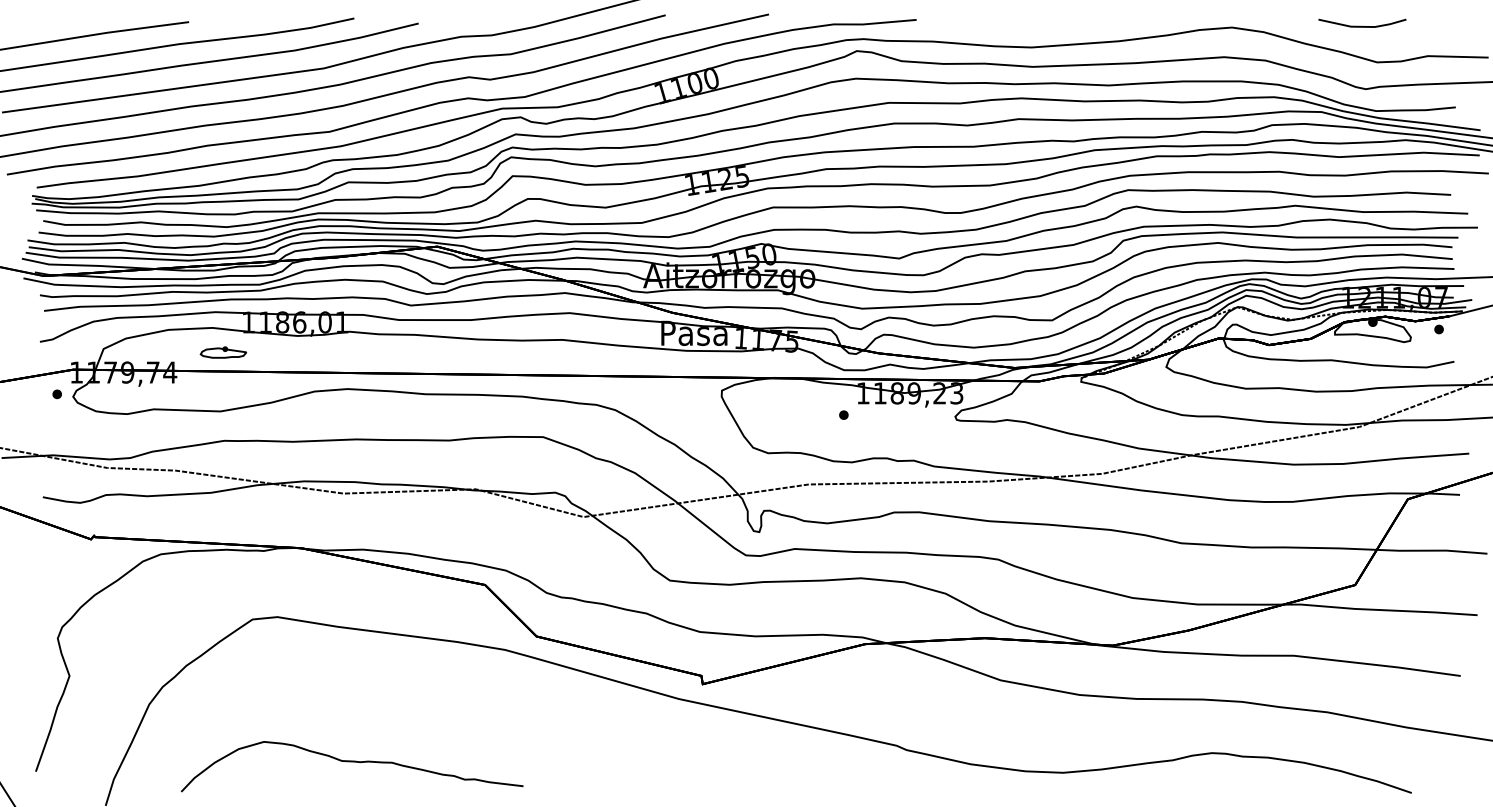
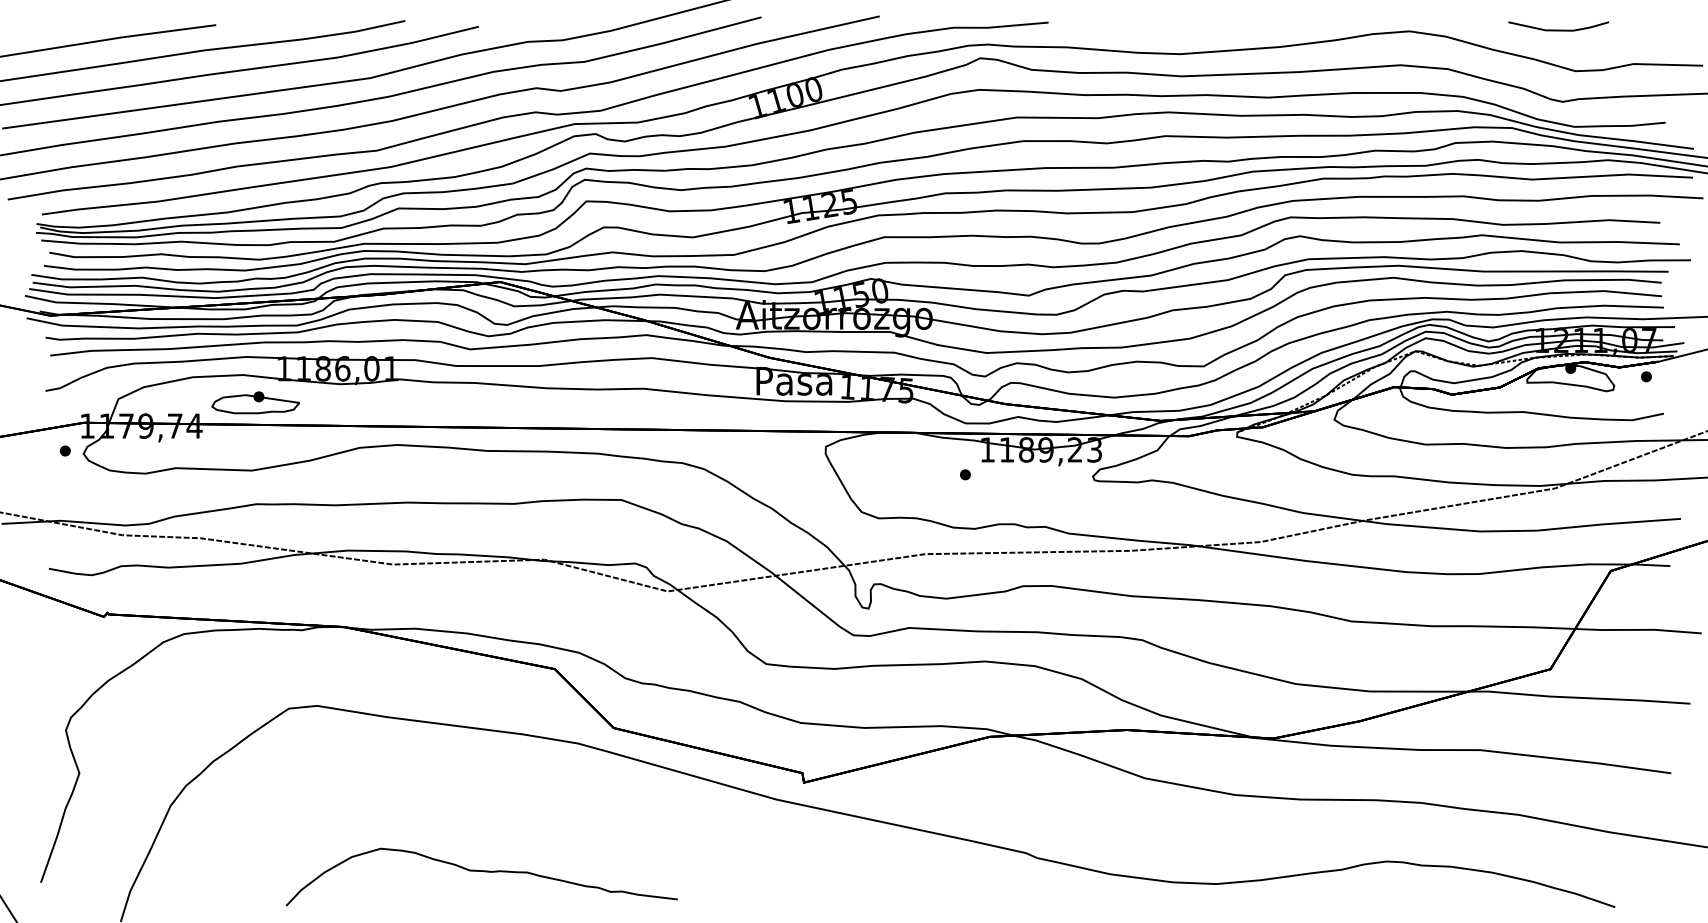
part: (223, 352) -> (255, 403), size x1.67
curve: (351, 762) -> (480, 872), moved

